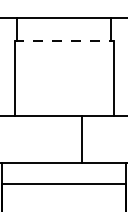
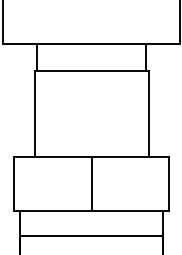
line: (64, 40) -> (91, 70), dashed -> solid
line: (82, 139) -> (91, 183), moved

